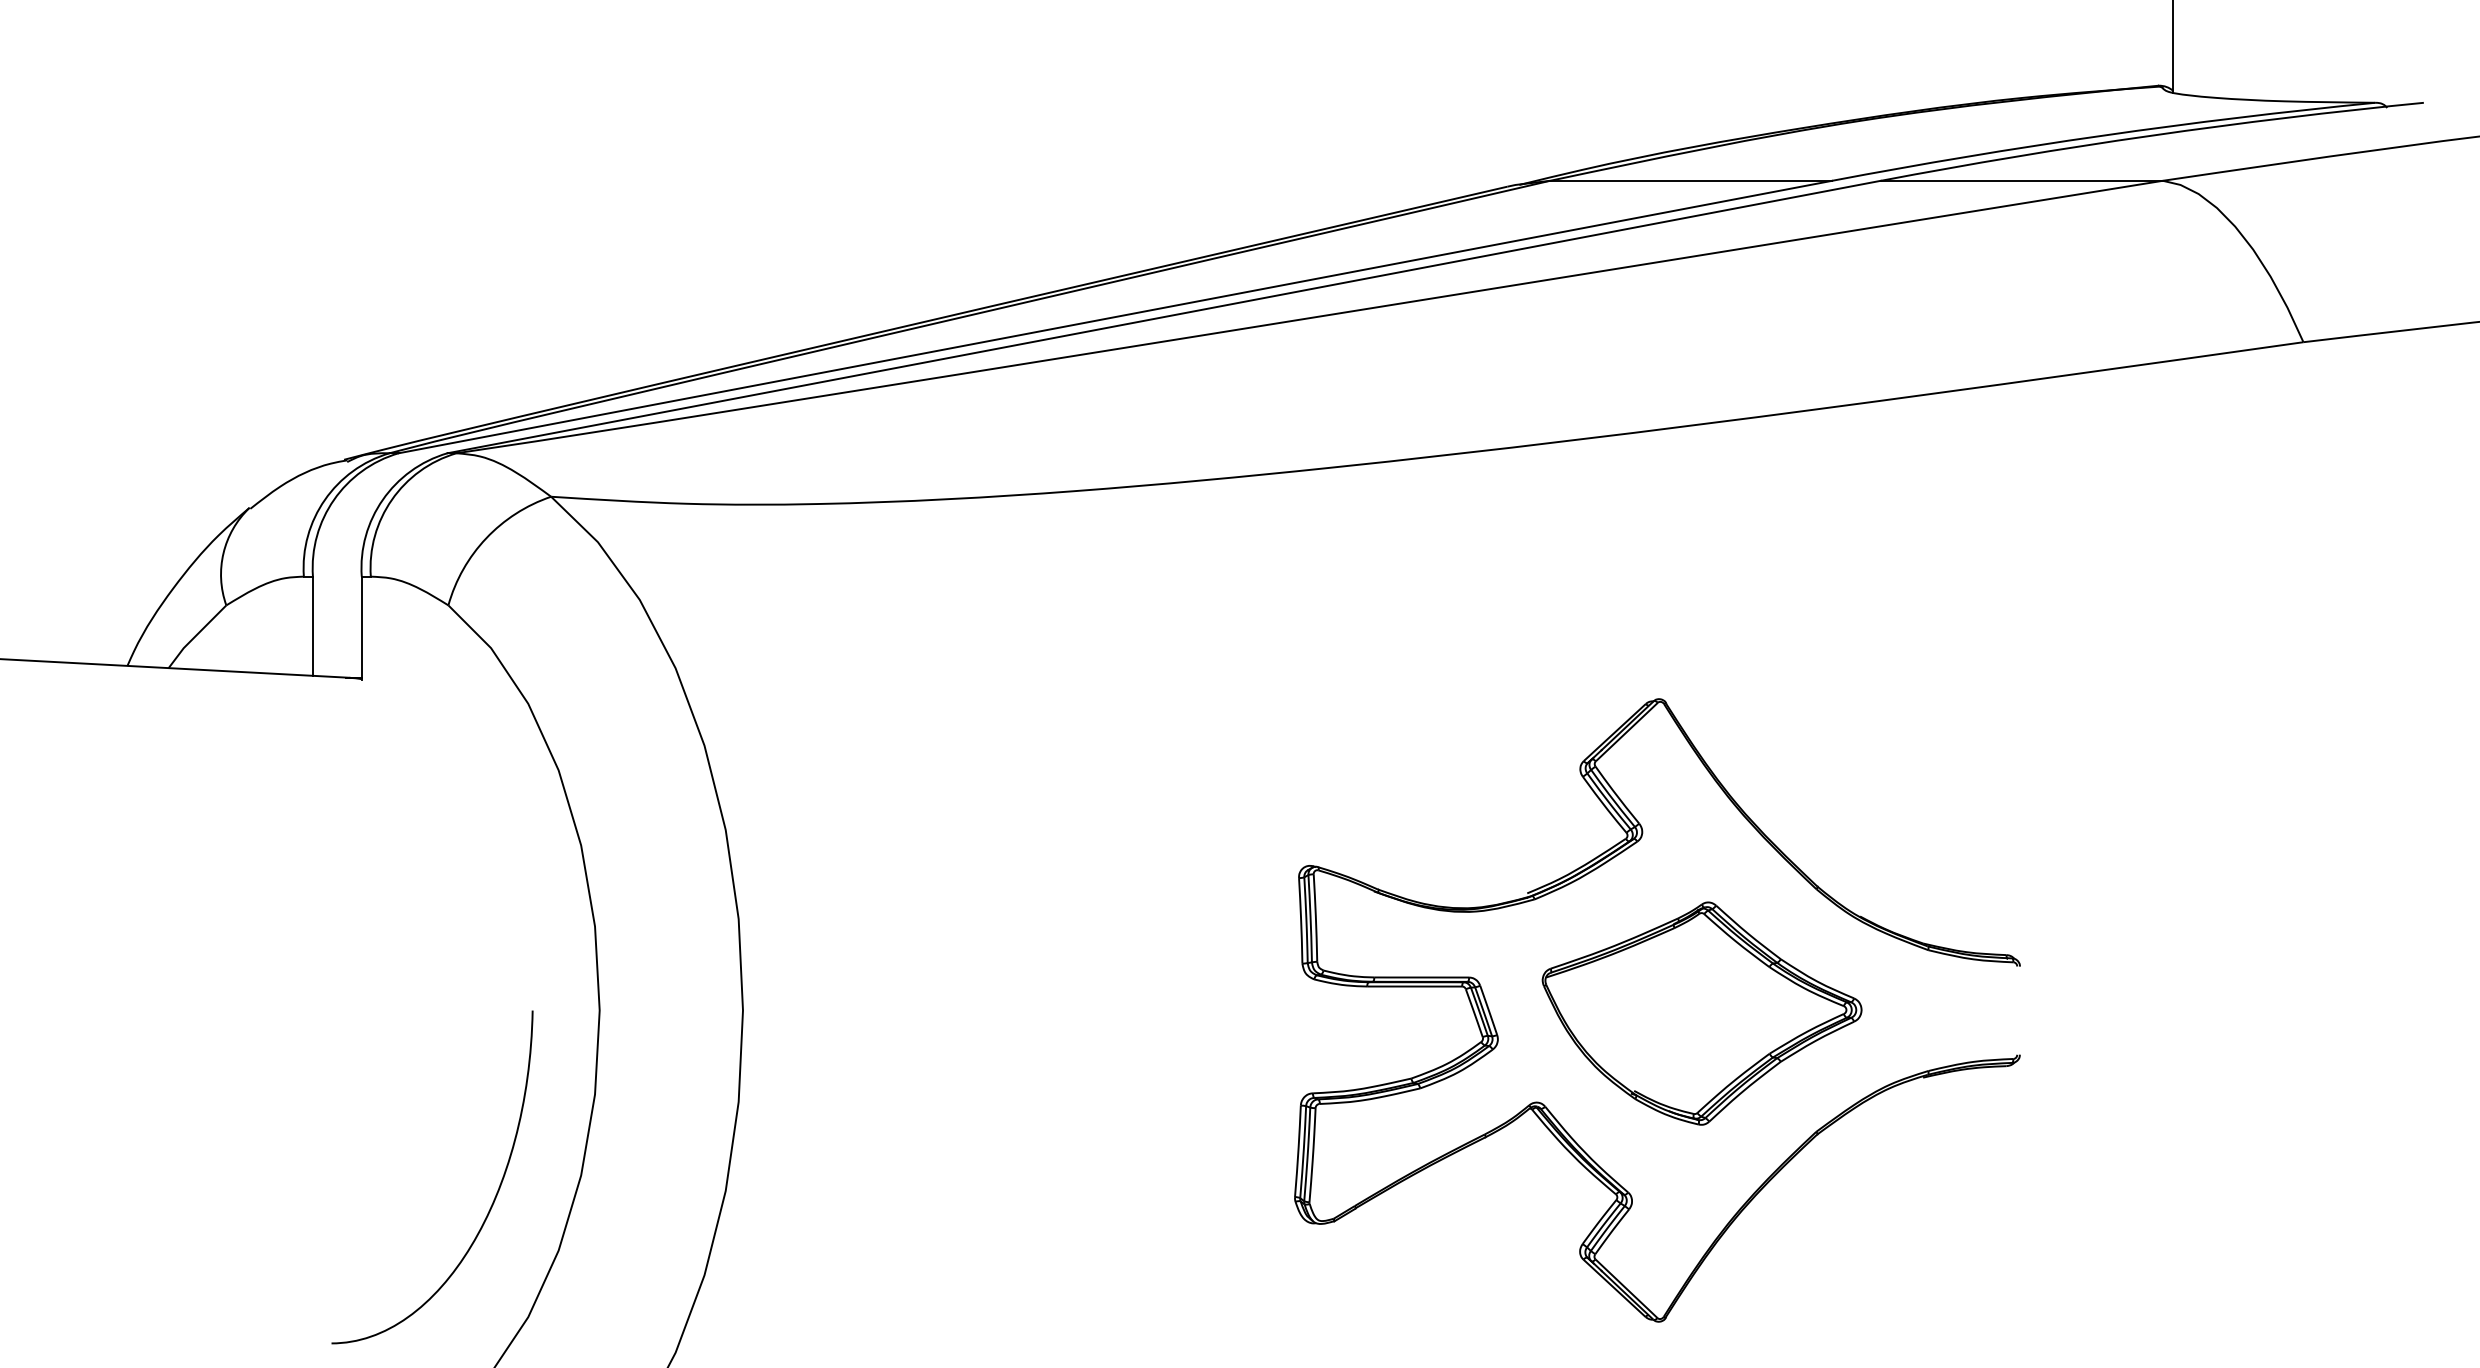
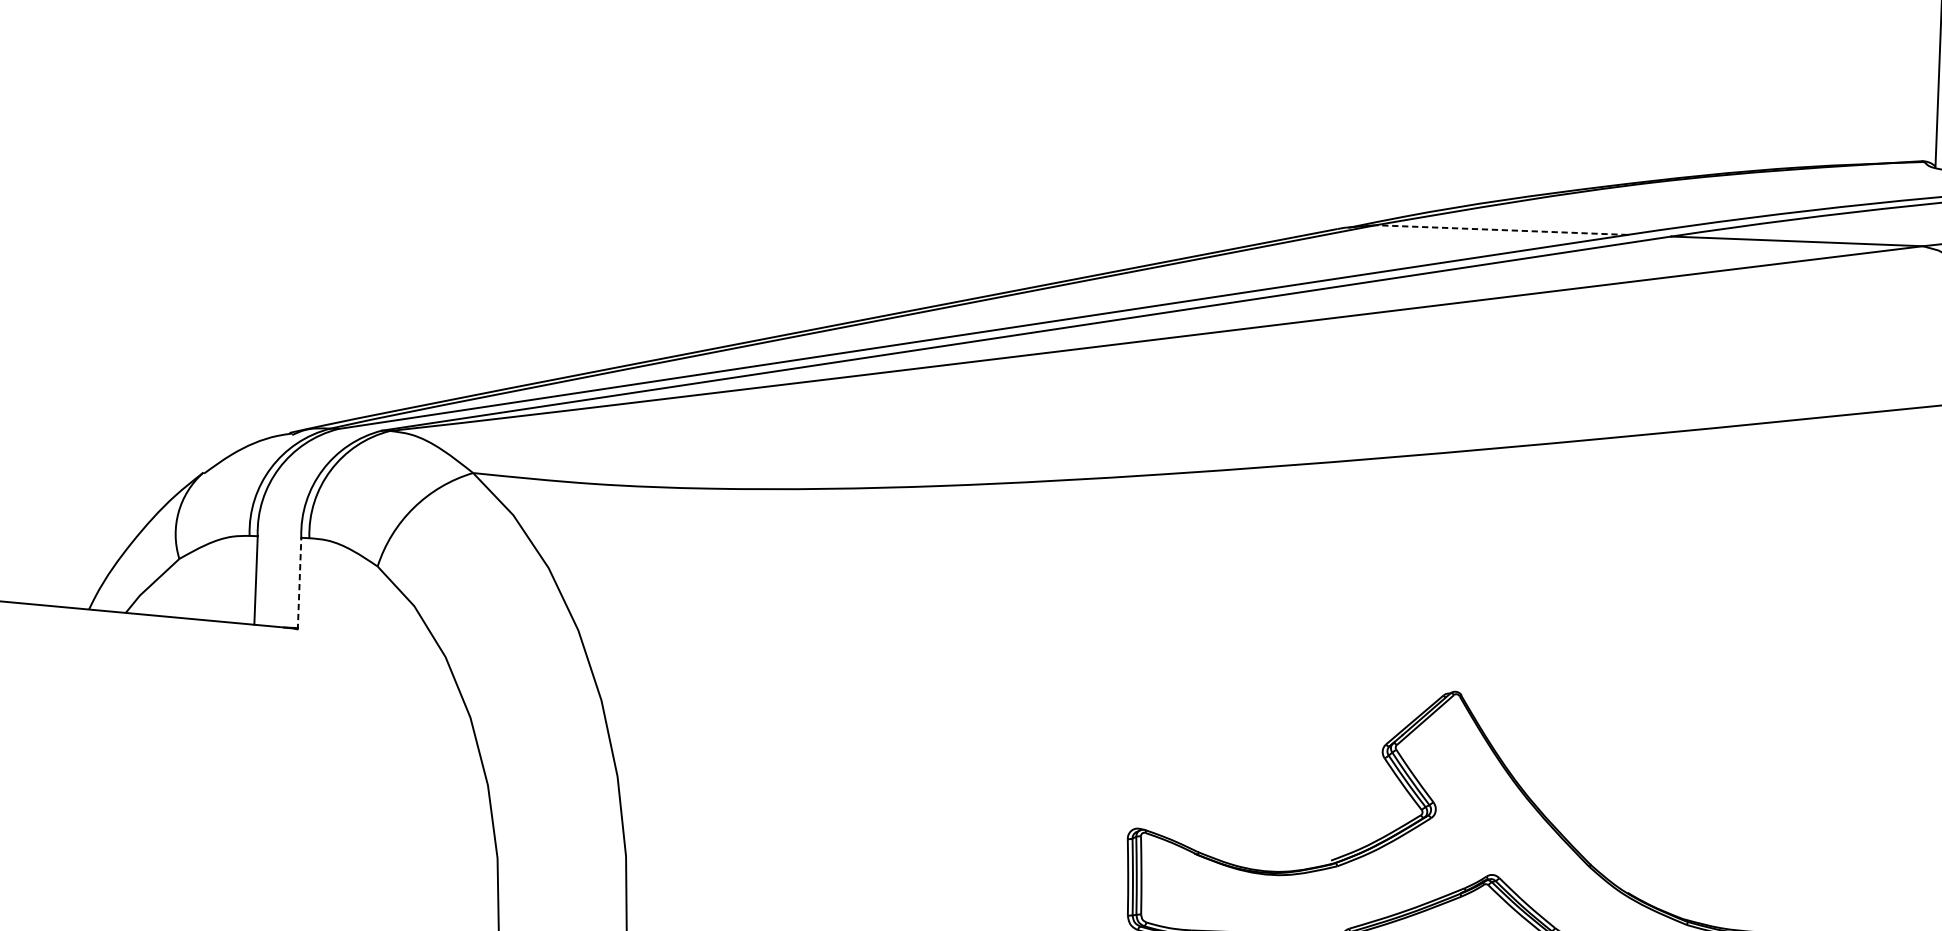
line: (1690, 180) -> (1501, 229), solid -> dashed
line: (361, 628) -> (299, 584), solid -> dashed

